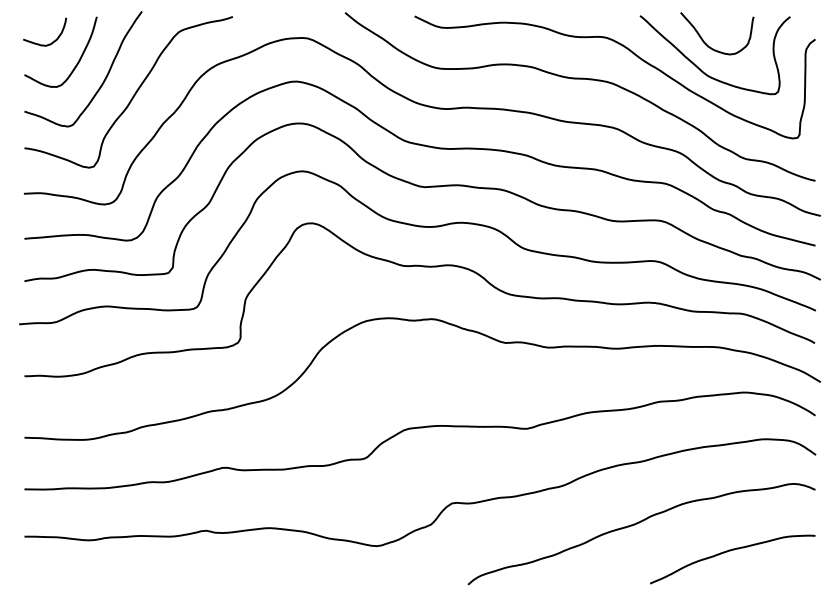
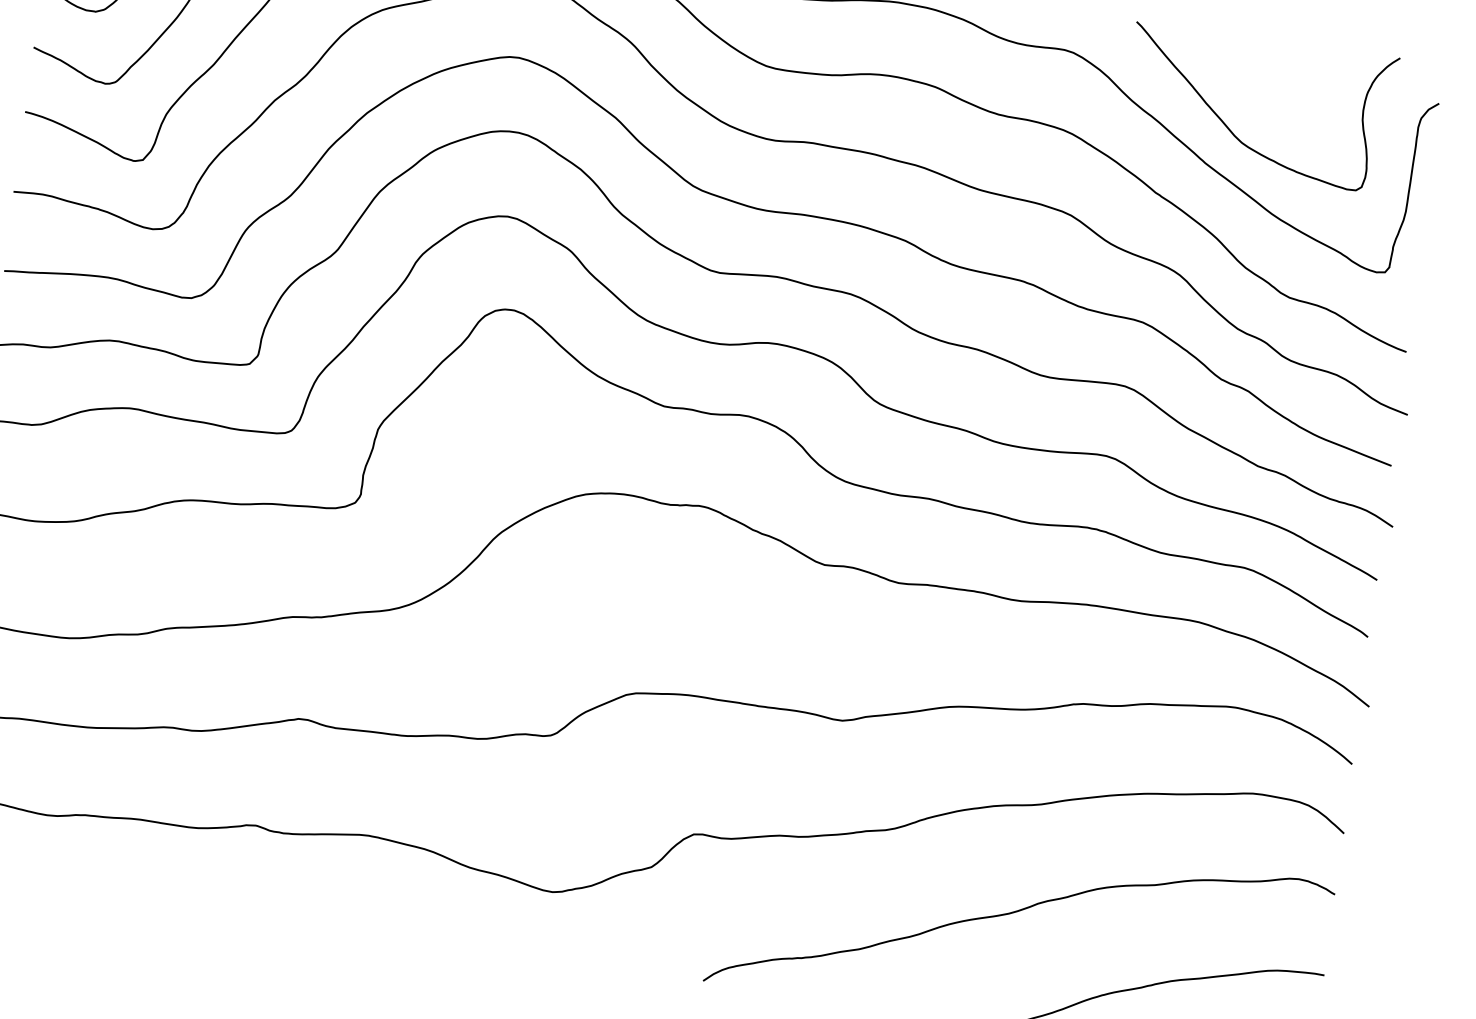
curve: (710, 46) -> (1253, 91), removed

